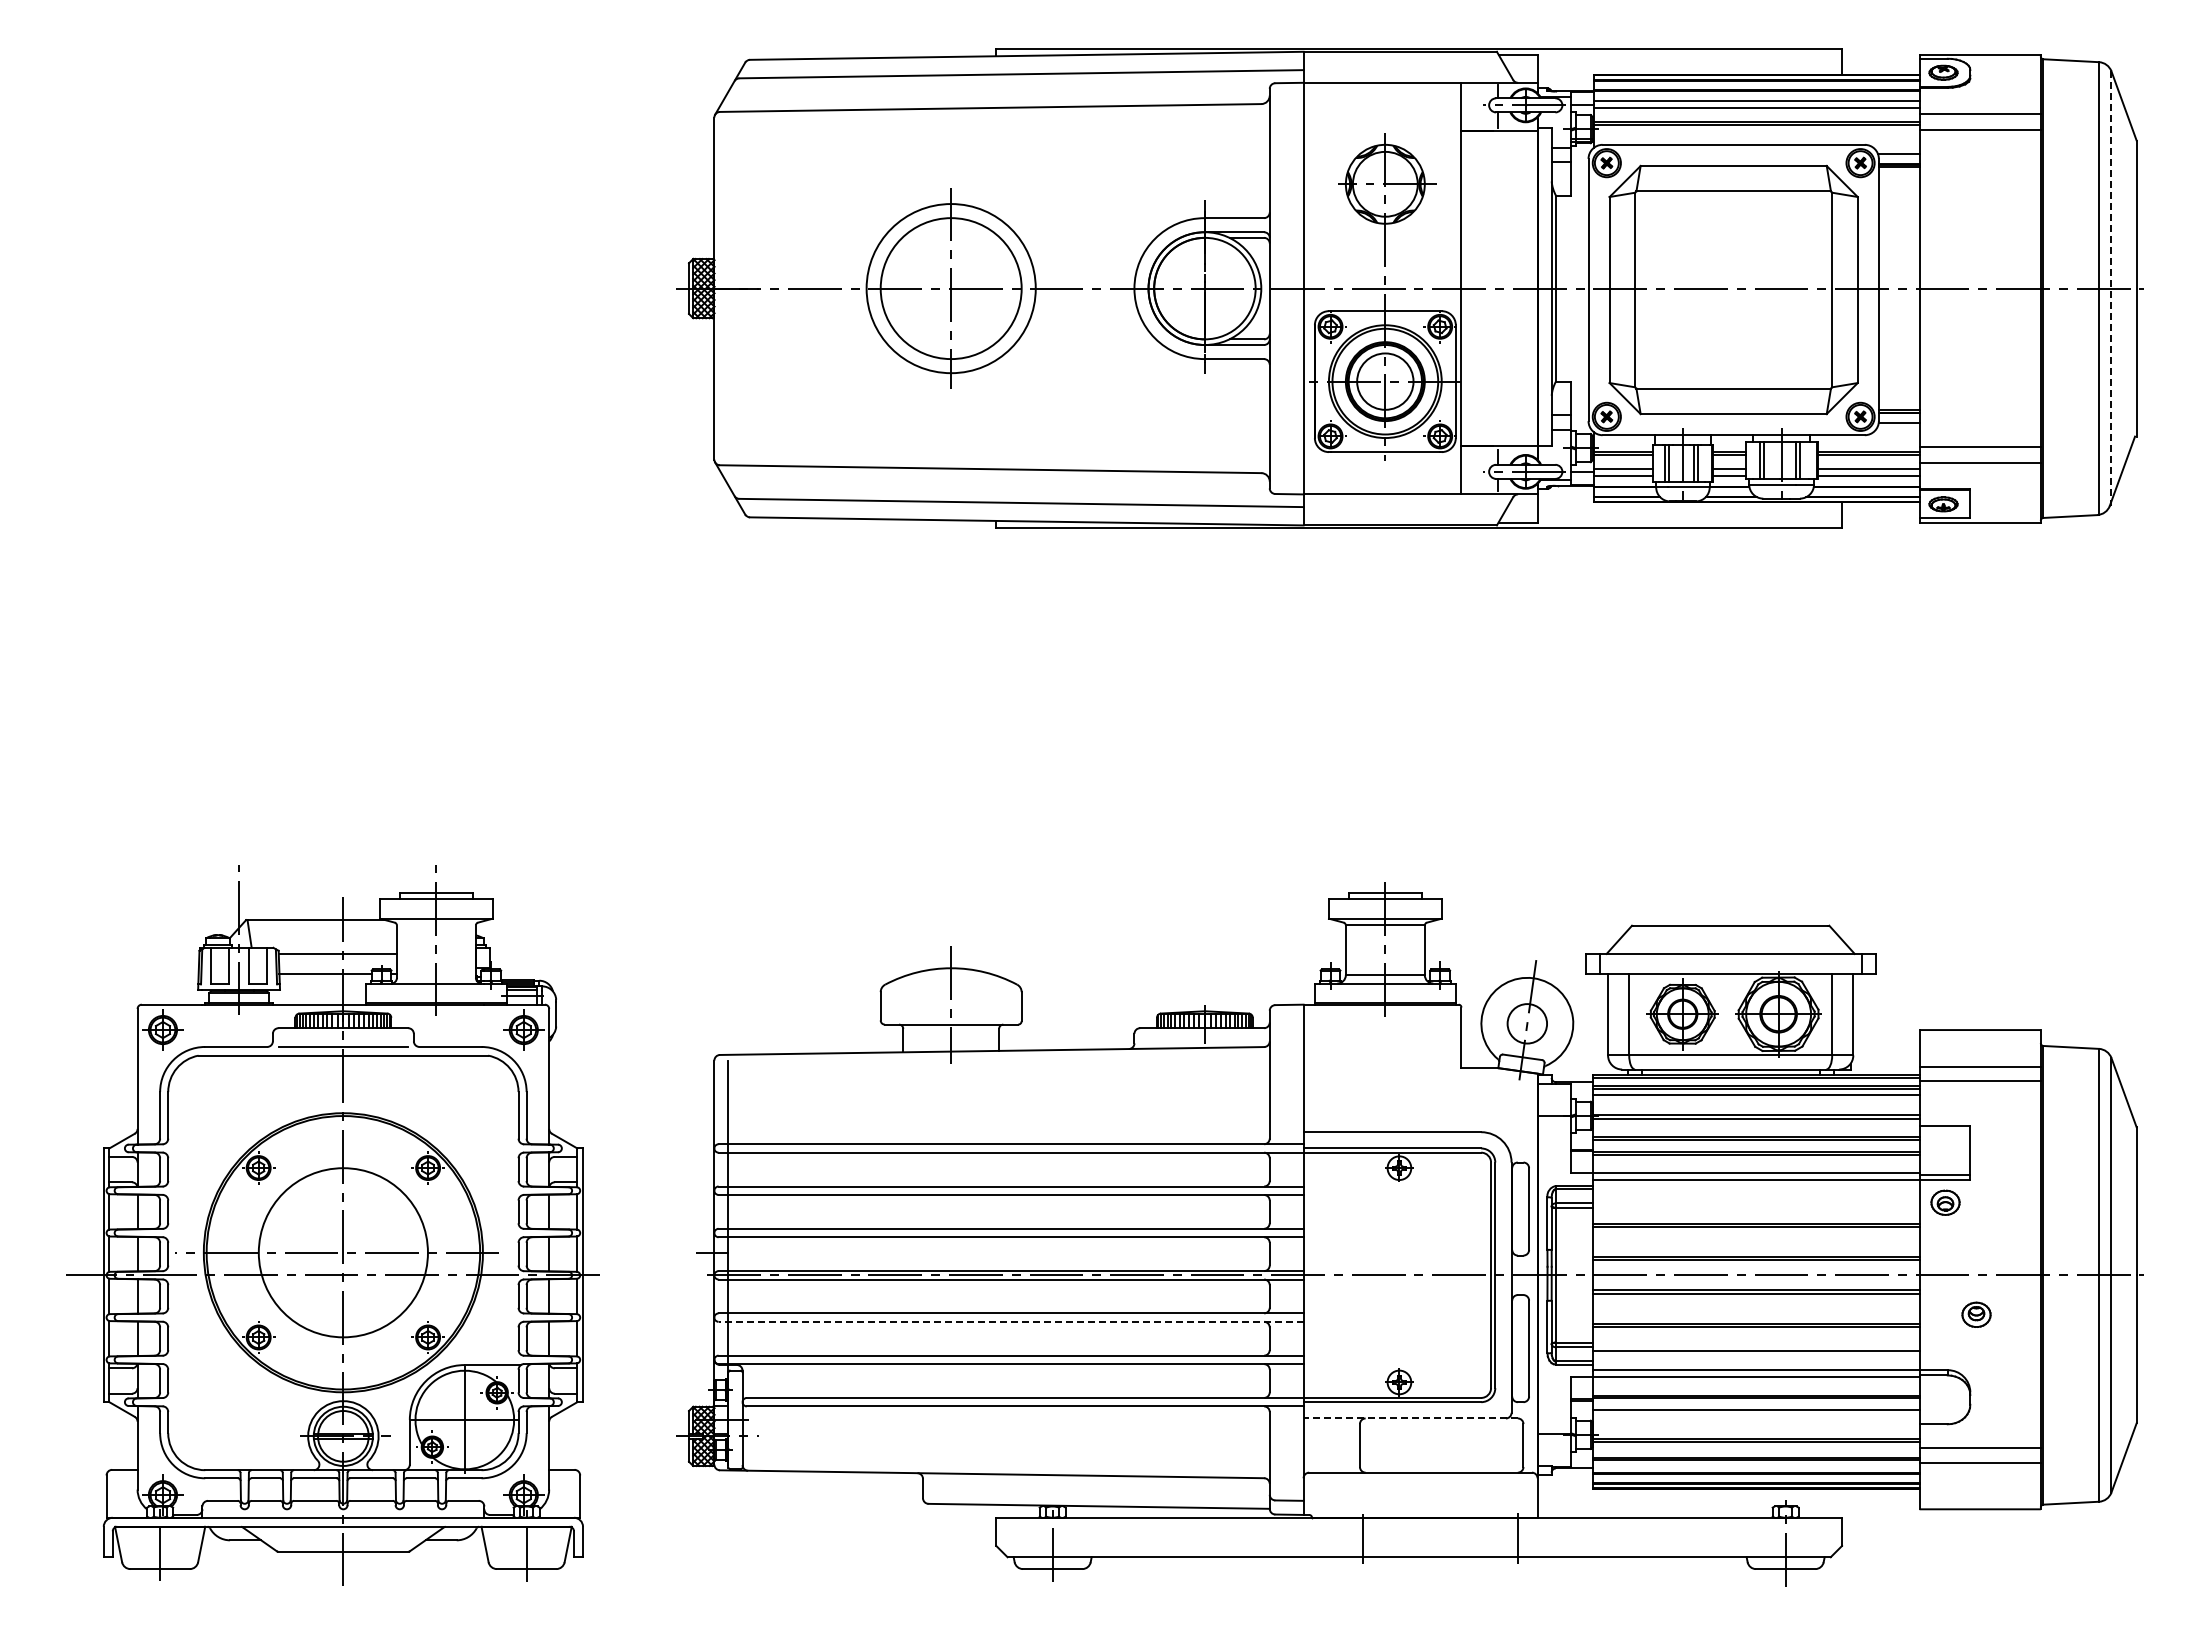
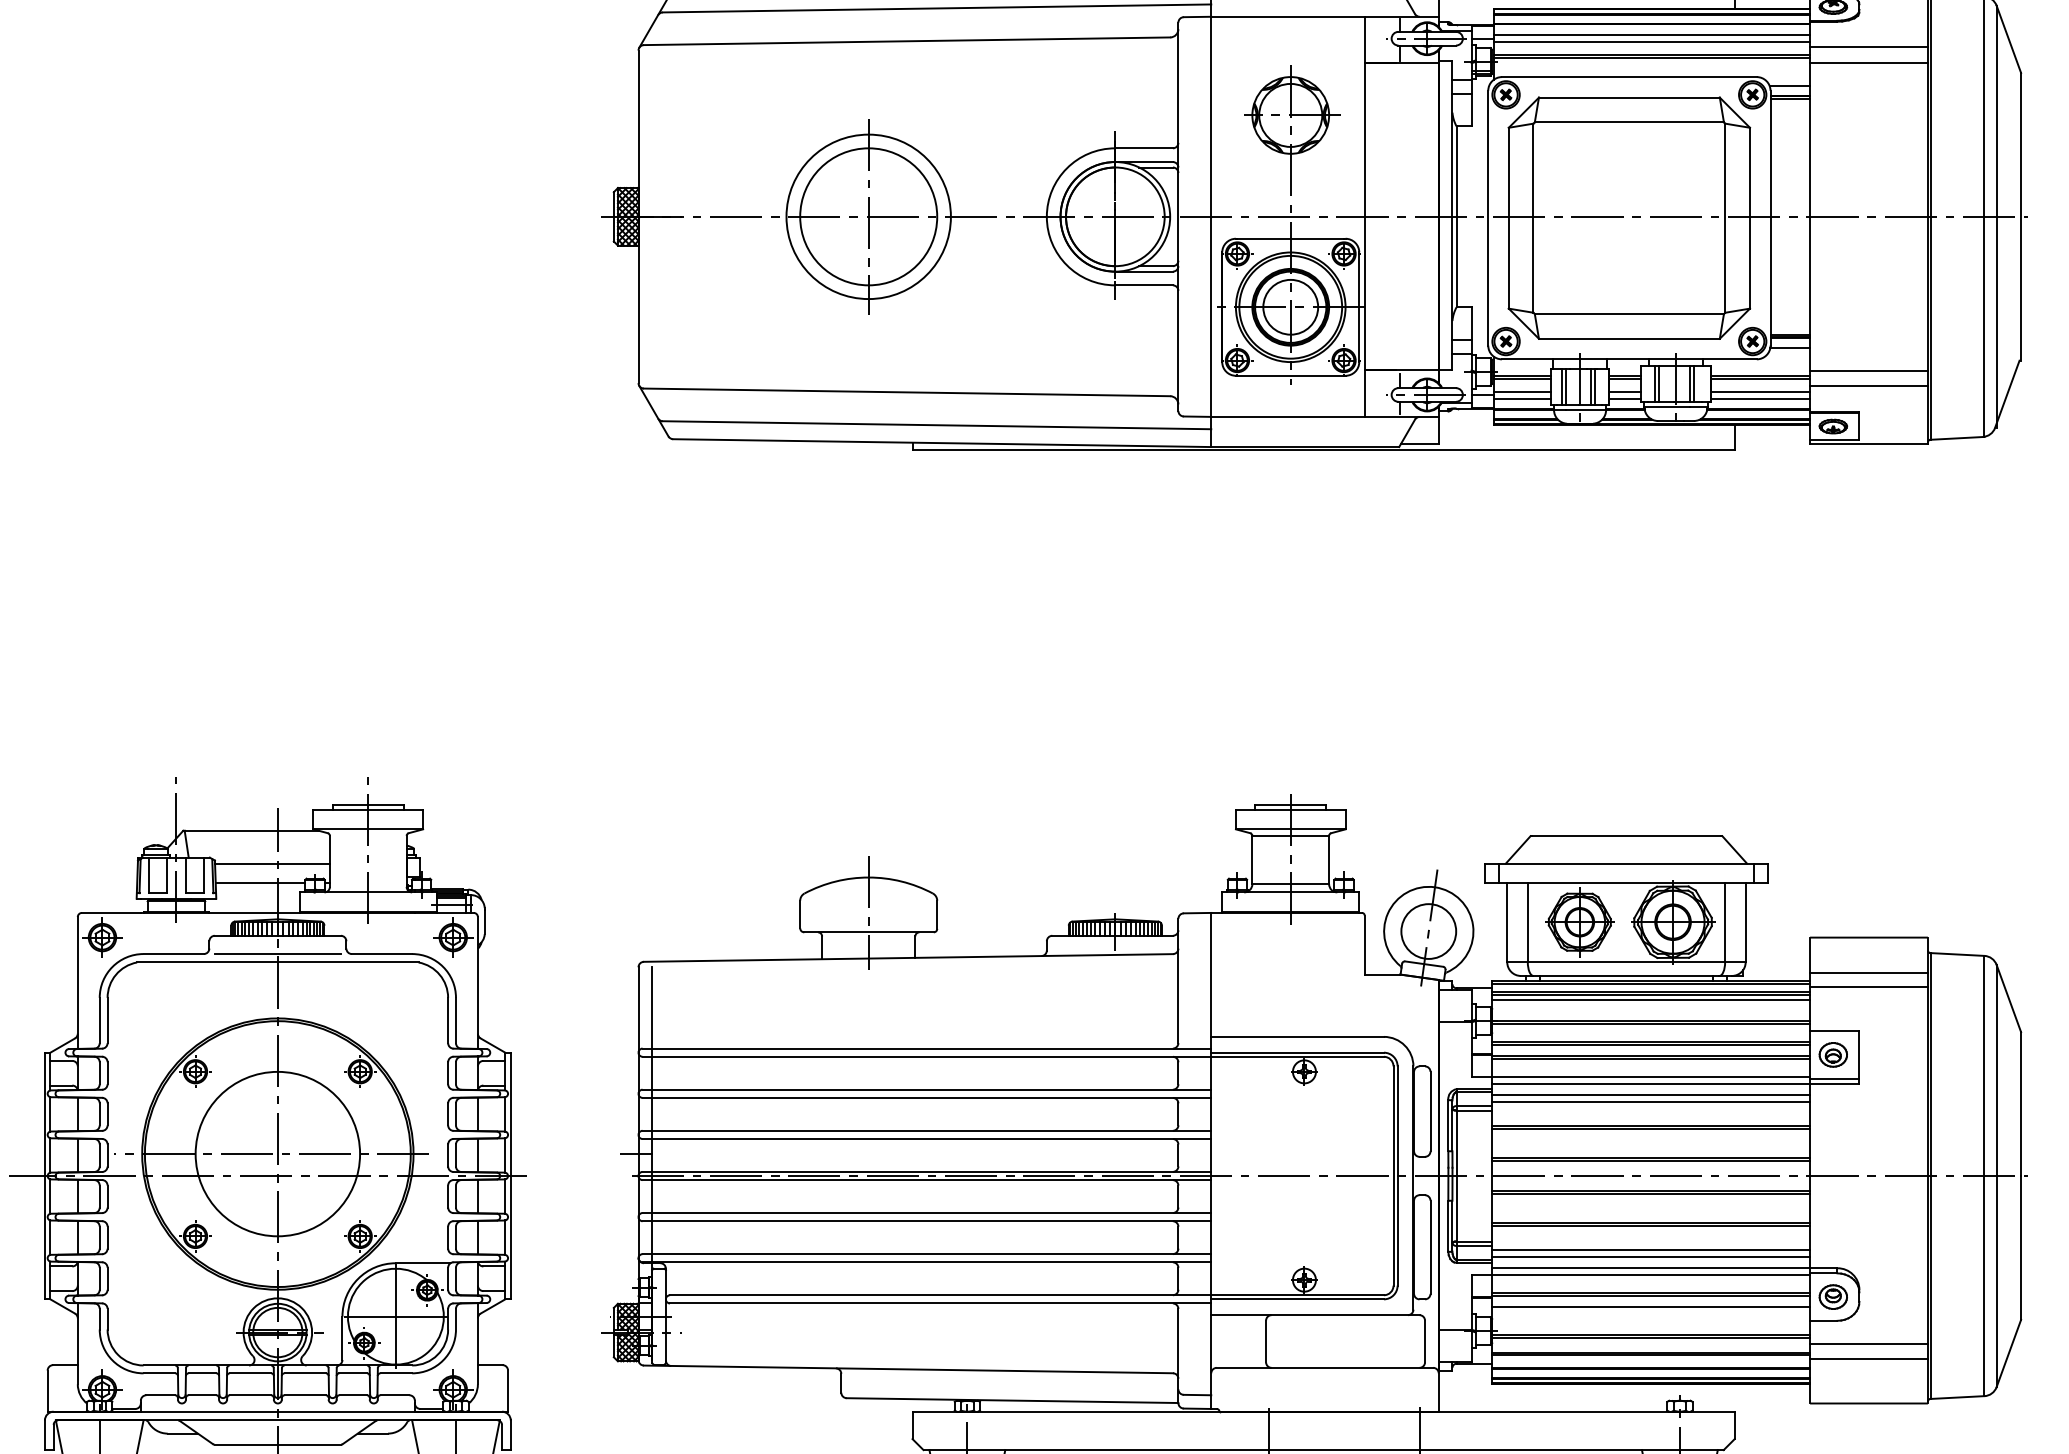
line: (2111, 289) -> (1996, 217), dashed -> solid
circle: (1527, 1023) -> (1428, 931), size x1.43
line: (1755, 1192) -> (1650, 1095), added
line: (1755, 1199) -> (1650, 1102), added
part: (1945, 1202) -> (1833, 1054), moved
part: (1976, 1314) -> (1833, 1296), moved
line: (1010, 1321) -> (926, 1220), dashed -> solid
line: (1755, 1358) -> (1650, 1256), added
line: (1410, 1418) -> (1315, 1315), dashed -> solid

